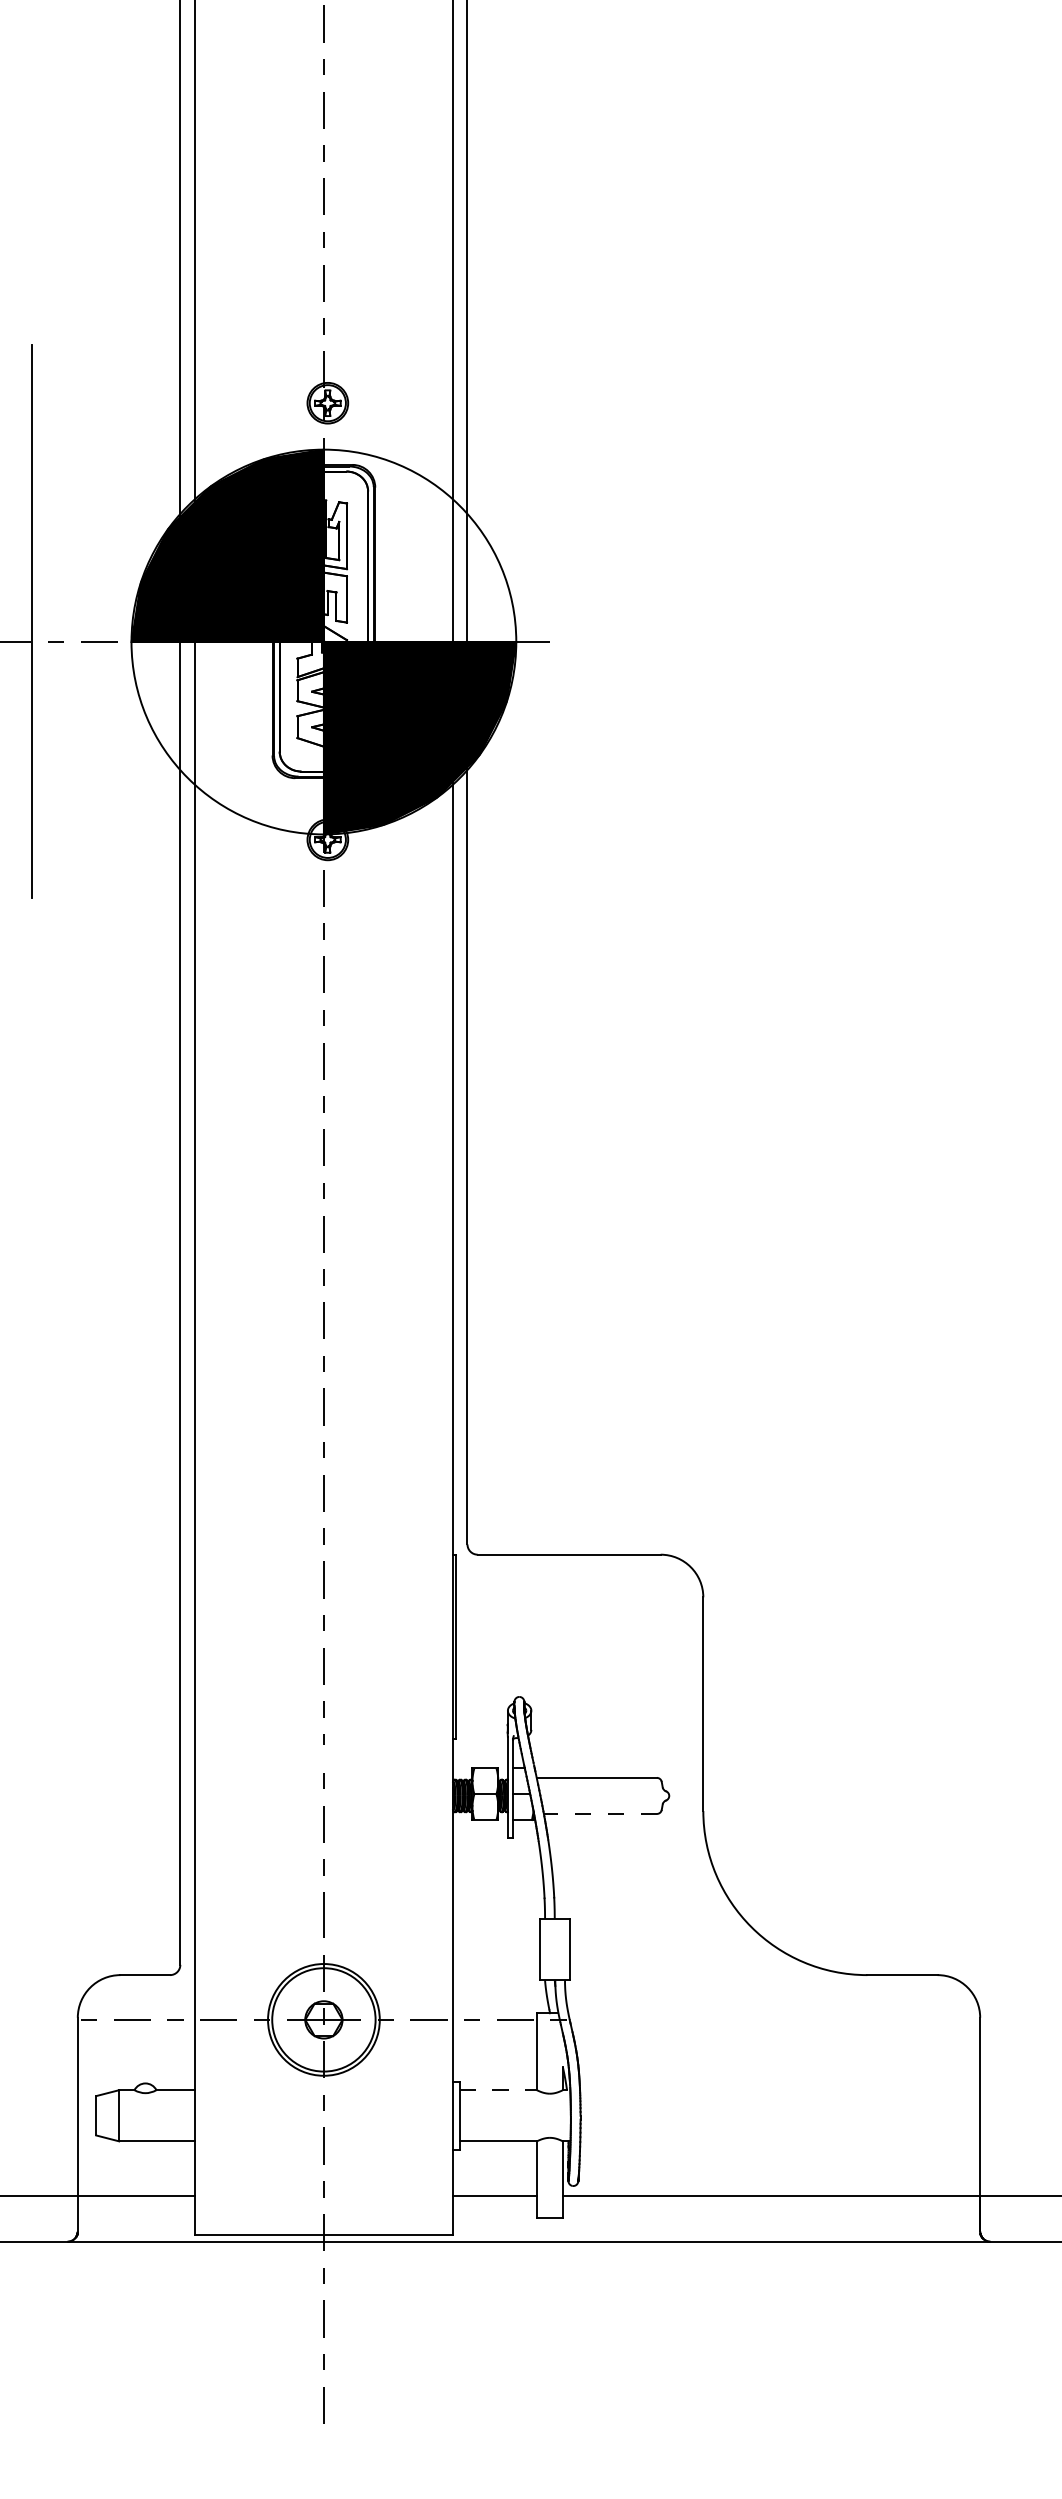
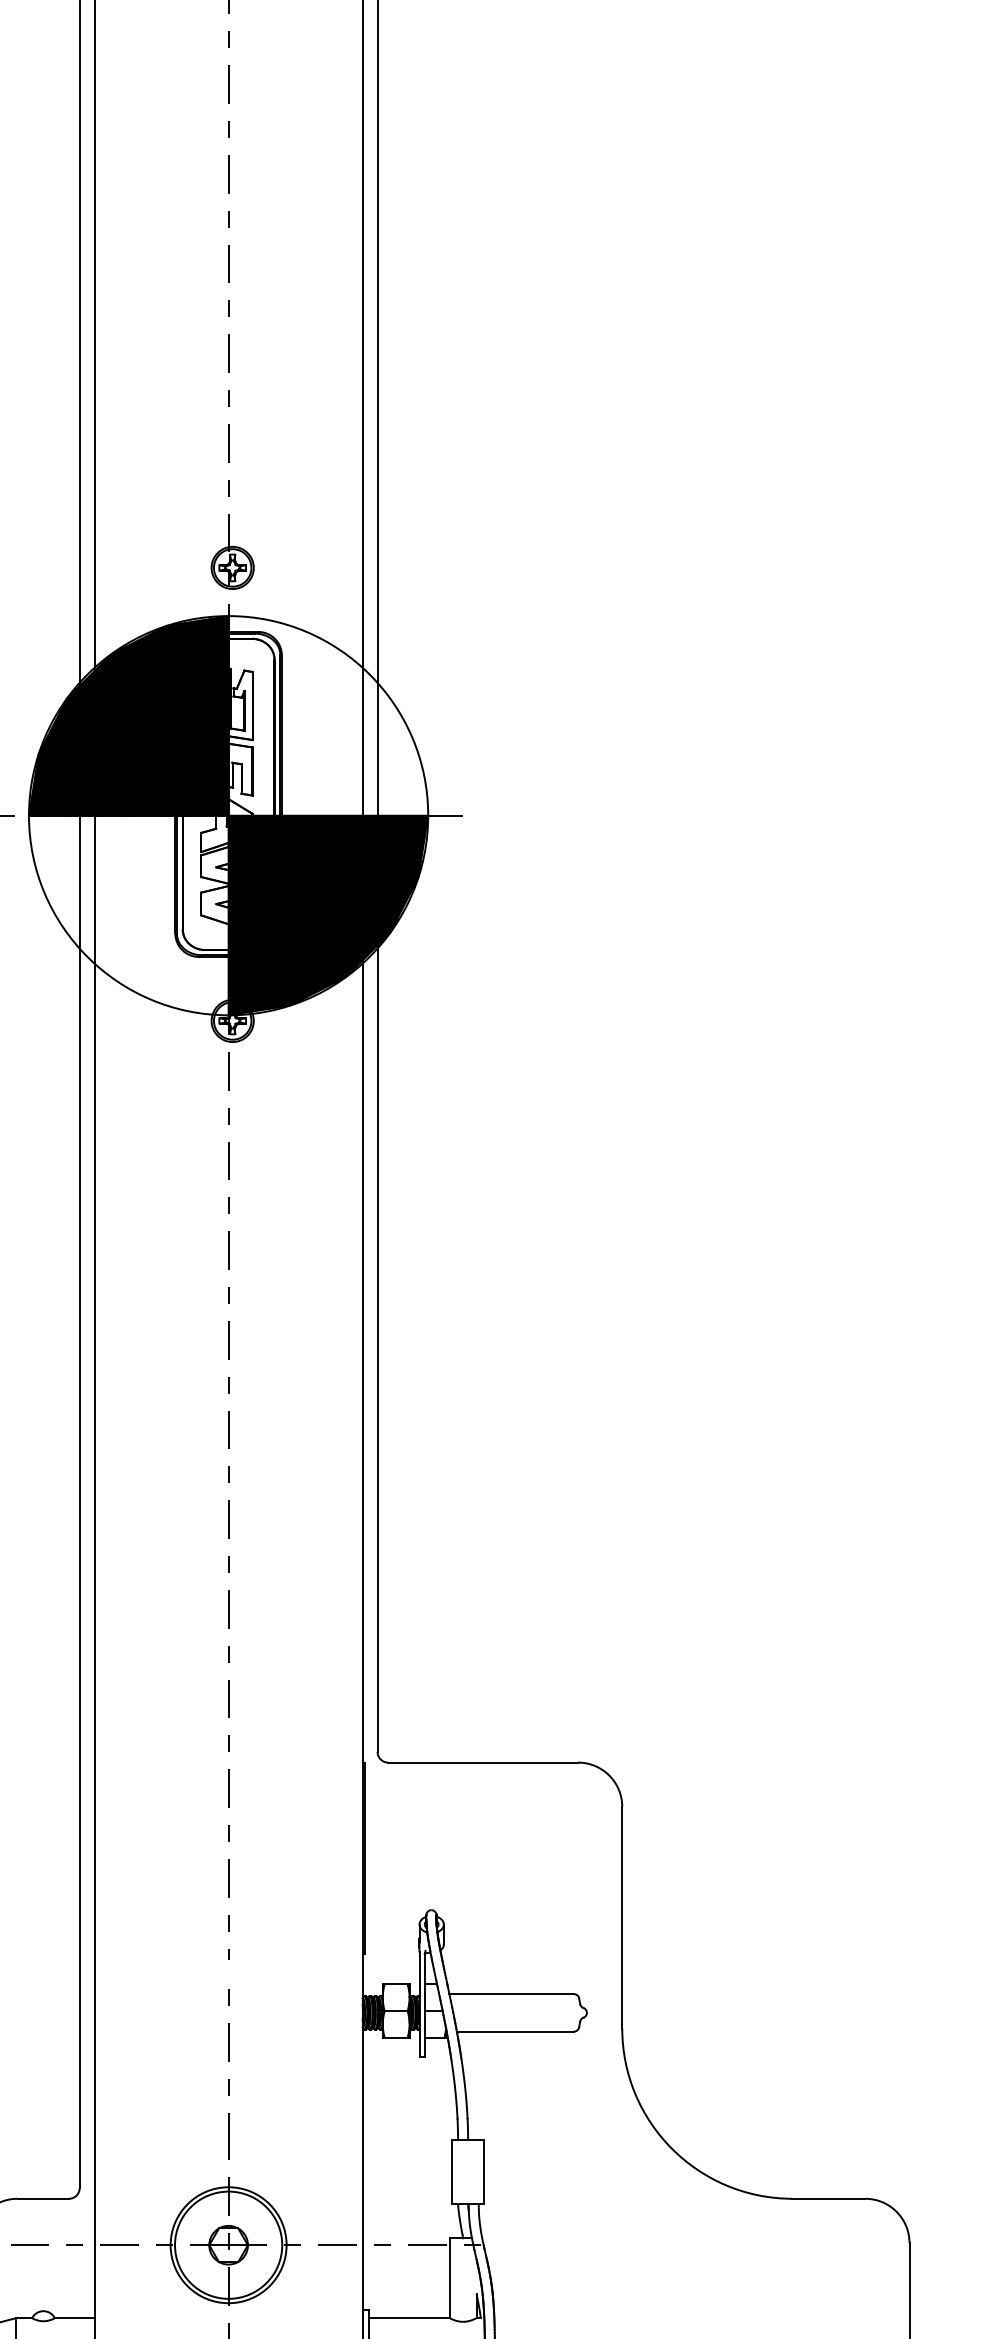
line: (599, 1813) -> (514, 2031), dashed -> solid
line: (498, 2090) -> (409, 2318), dashed -> solid

